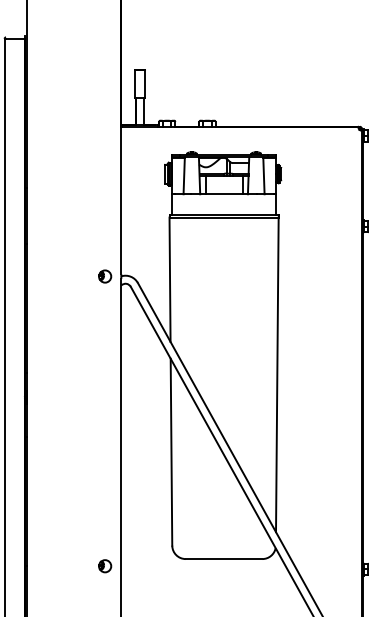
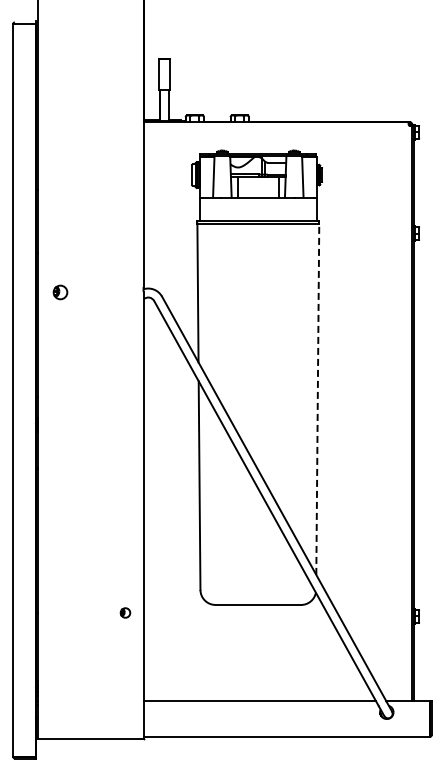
part: (105, 276) -> (60, 292), moved
line: (277, 375) -> (317, 399), solid -> dashed
part: (105, 565) -> (125, 612), size x0.7

